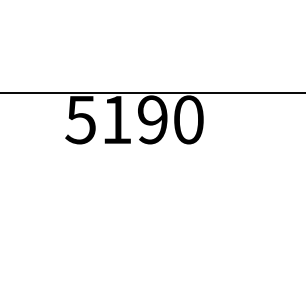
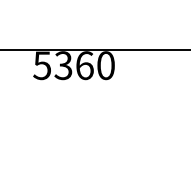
text: (133, 119) -> (73, 65), 5190 -> 5360

